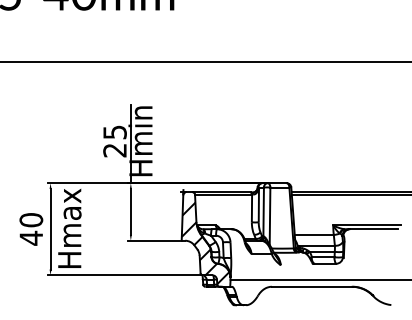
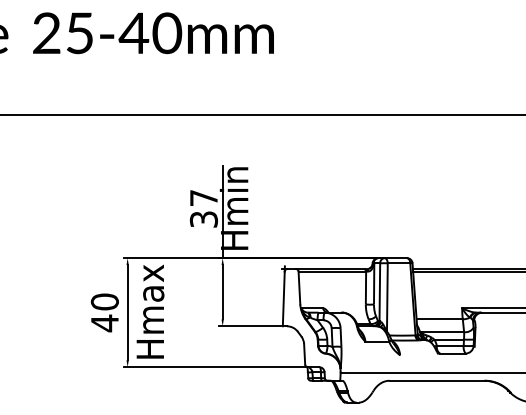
text: (114, 141) -> (203, 208), 25 -> 37
hatch: (205, 238) -> (310, 323), removed

